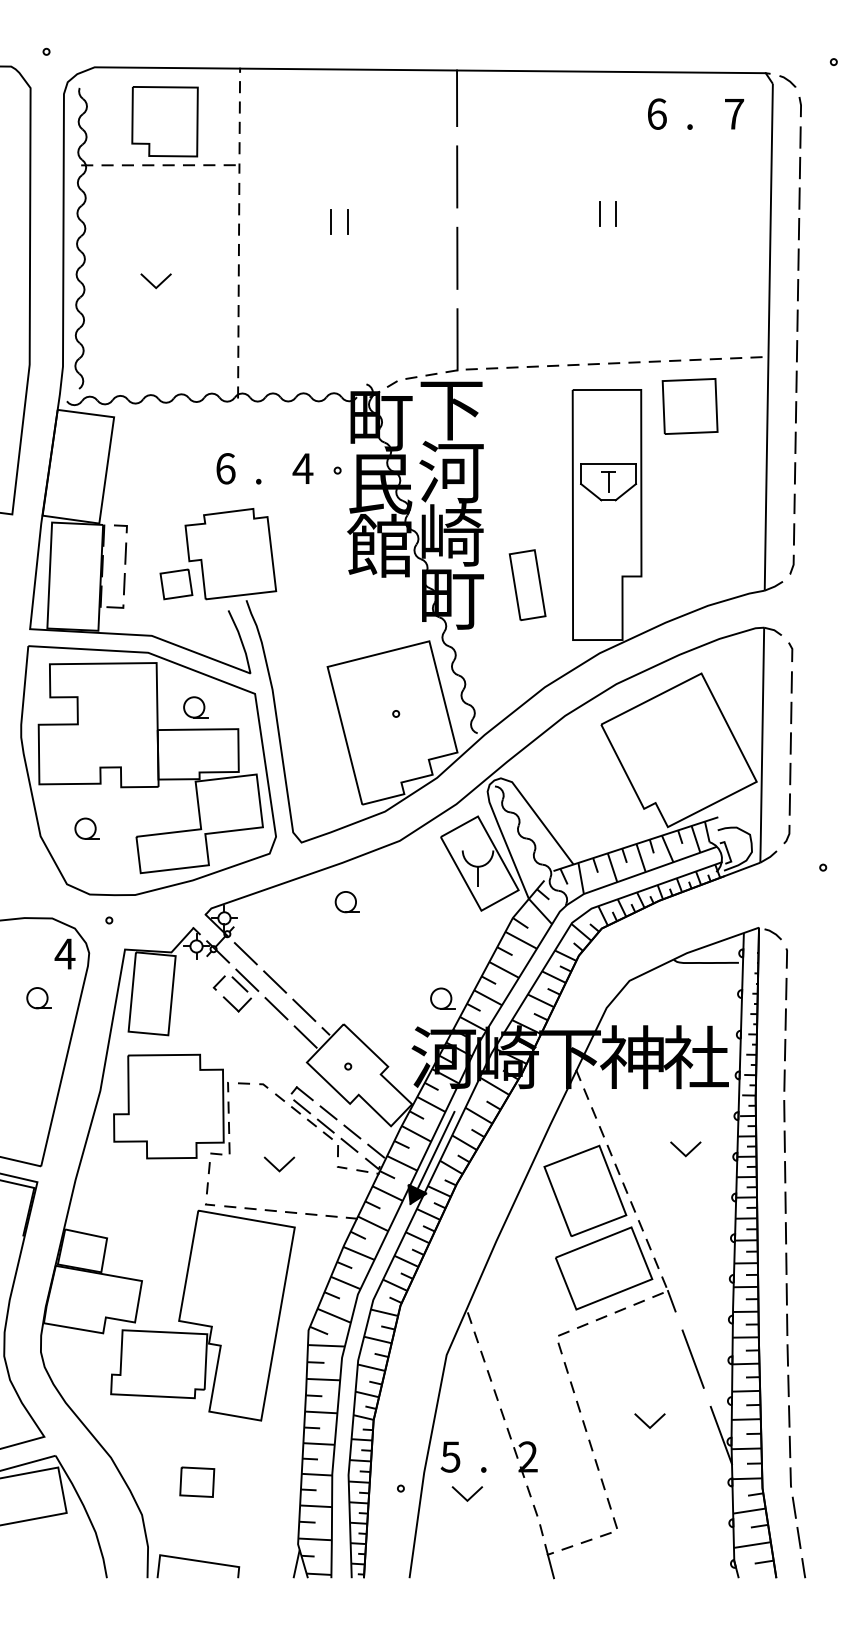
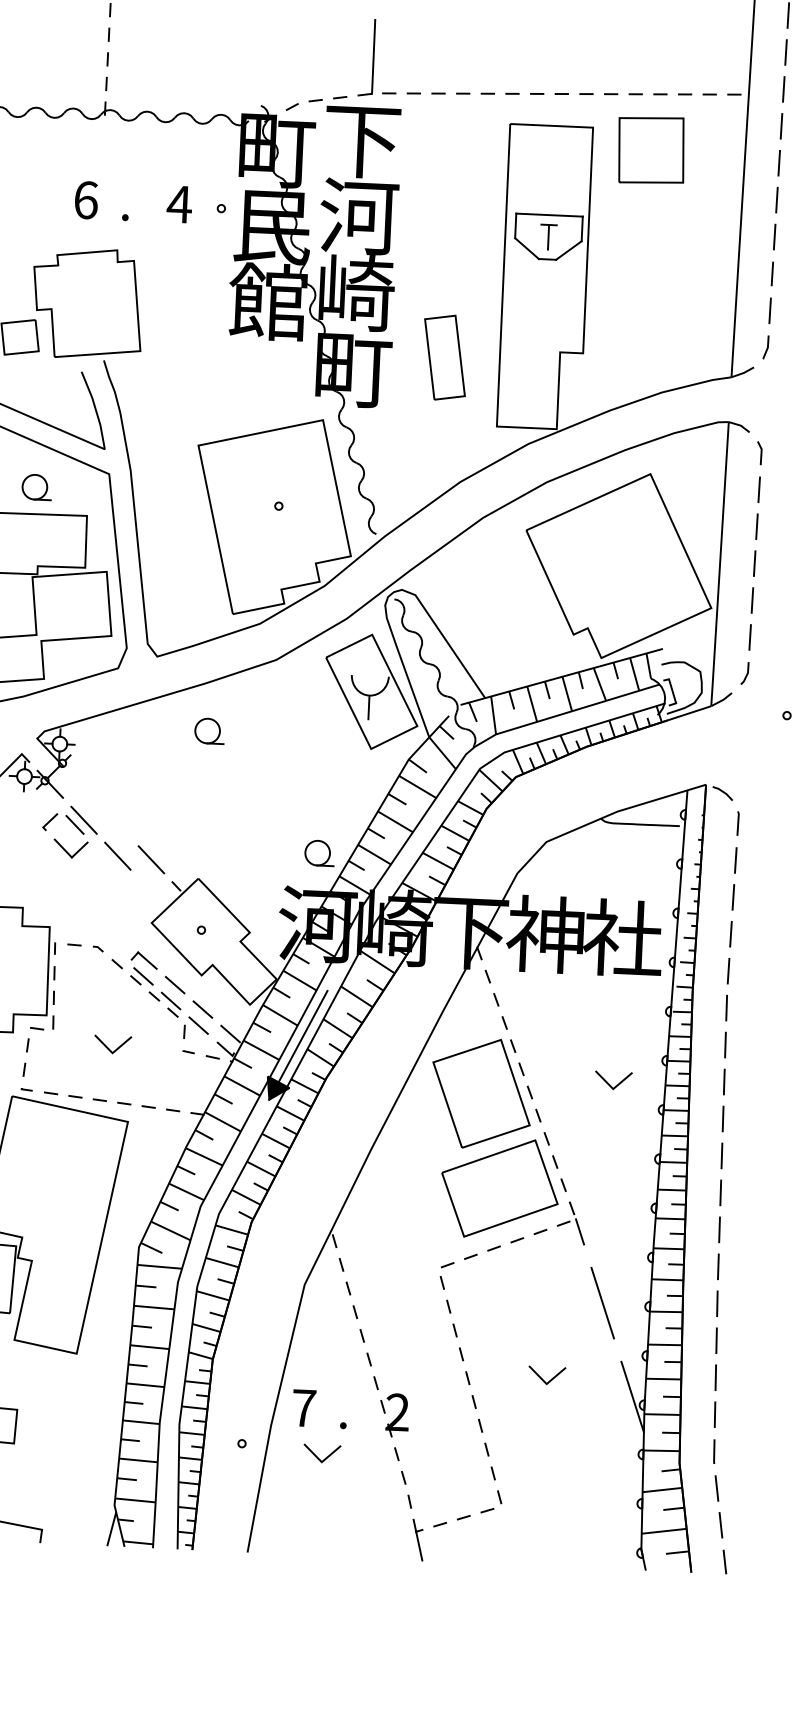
line: (245, 953) -> (83, 787), removed
line: (275, 981) -> (118, 823), removed
line: (305, 1036) -> (151, 891), removed
line: (682, 1151) -> (609, 1083), moved
text: (450, 1456) -> (303, 1407), 5 -> 7

